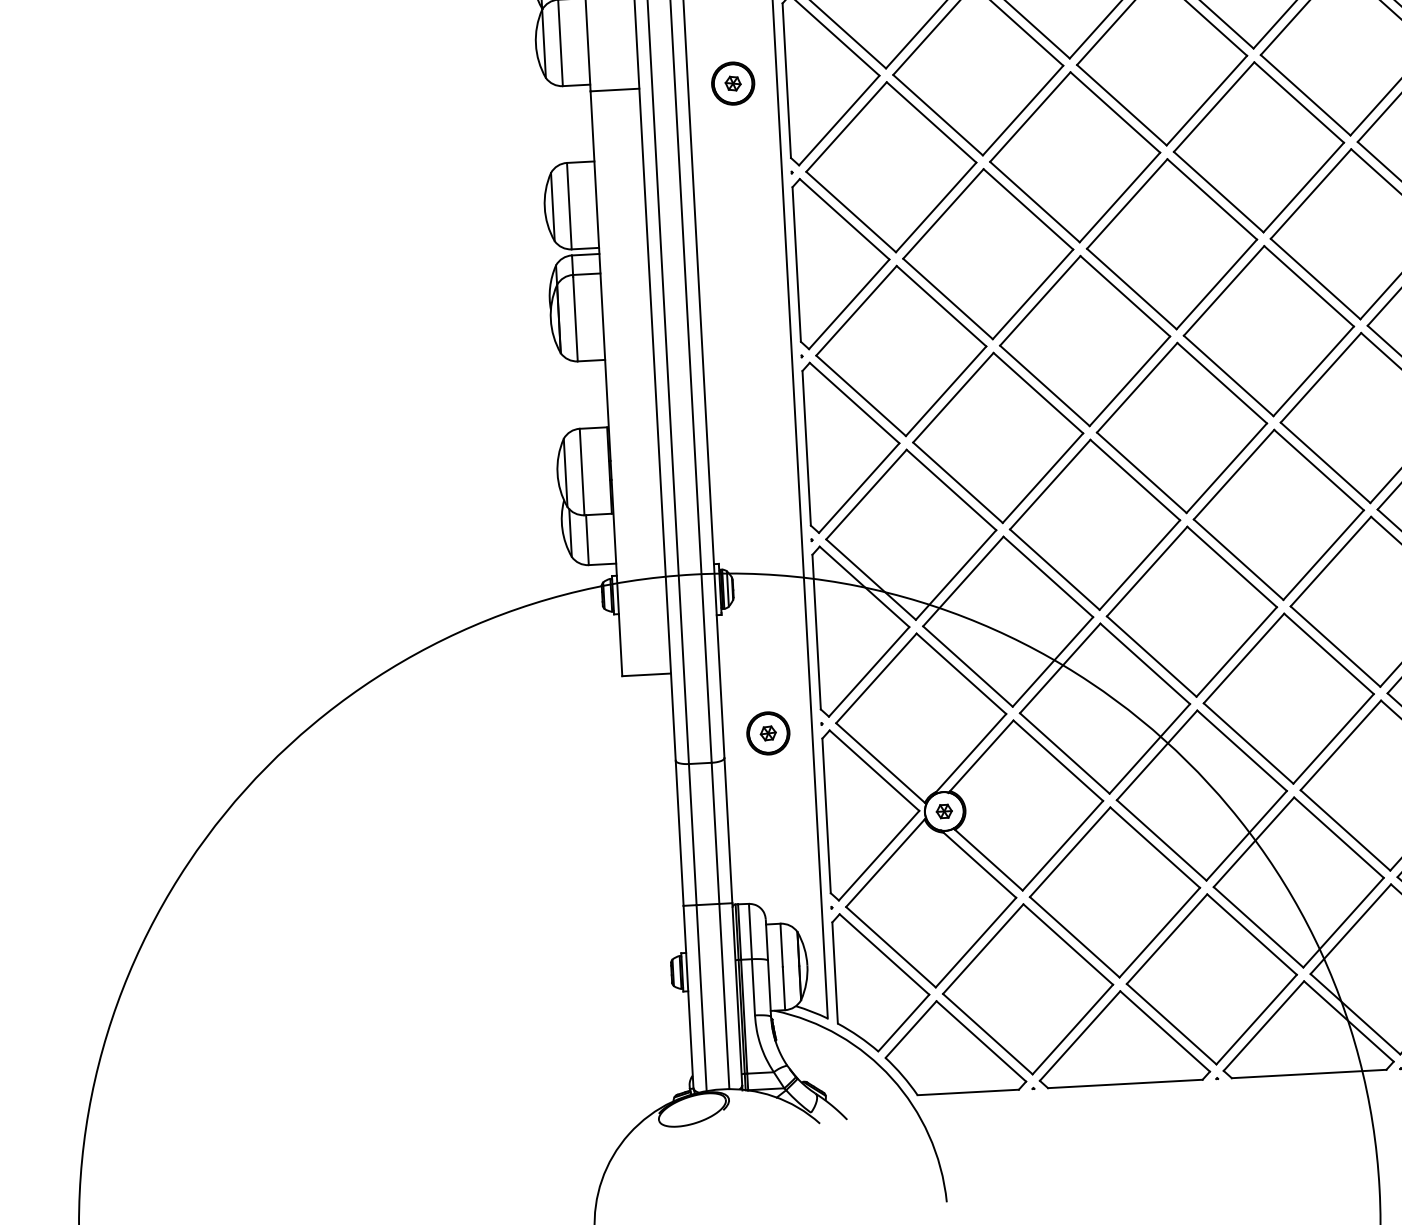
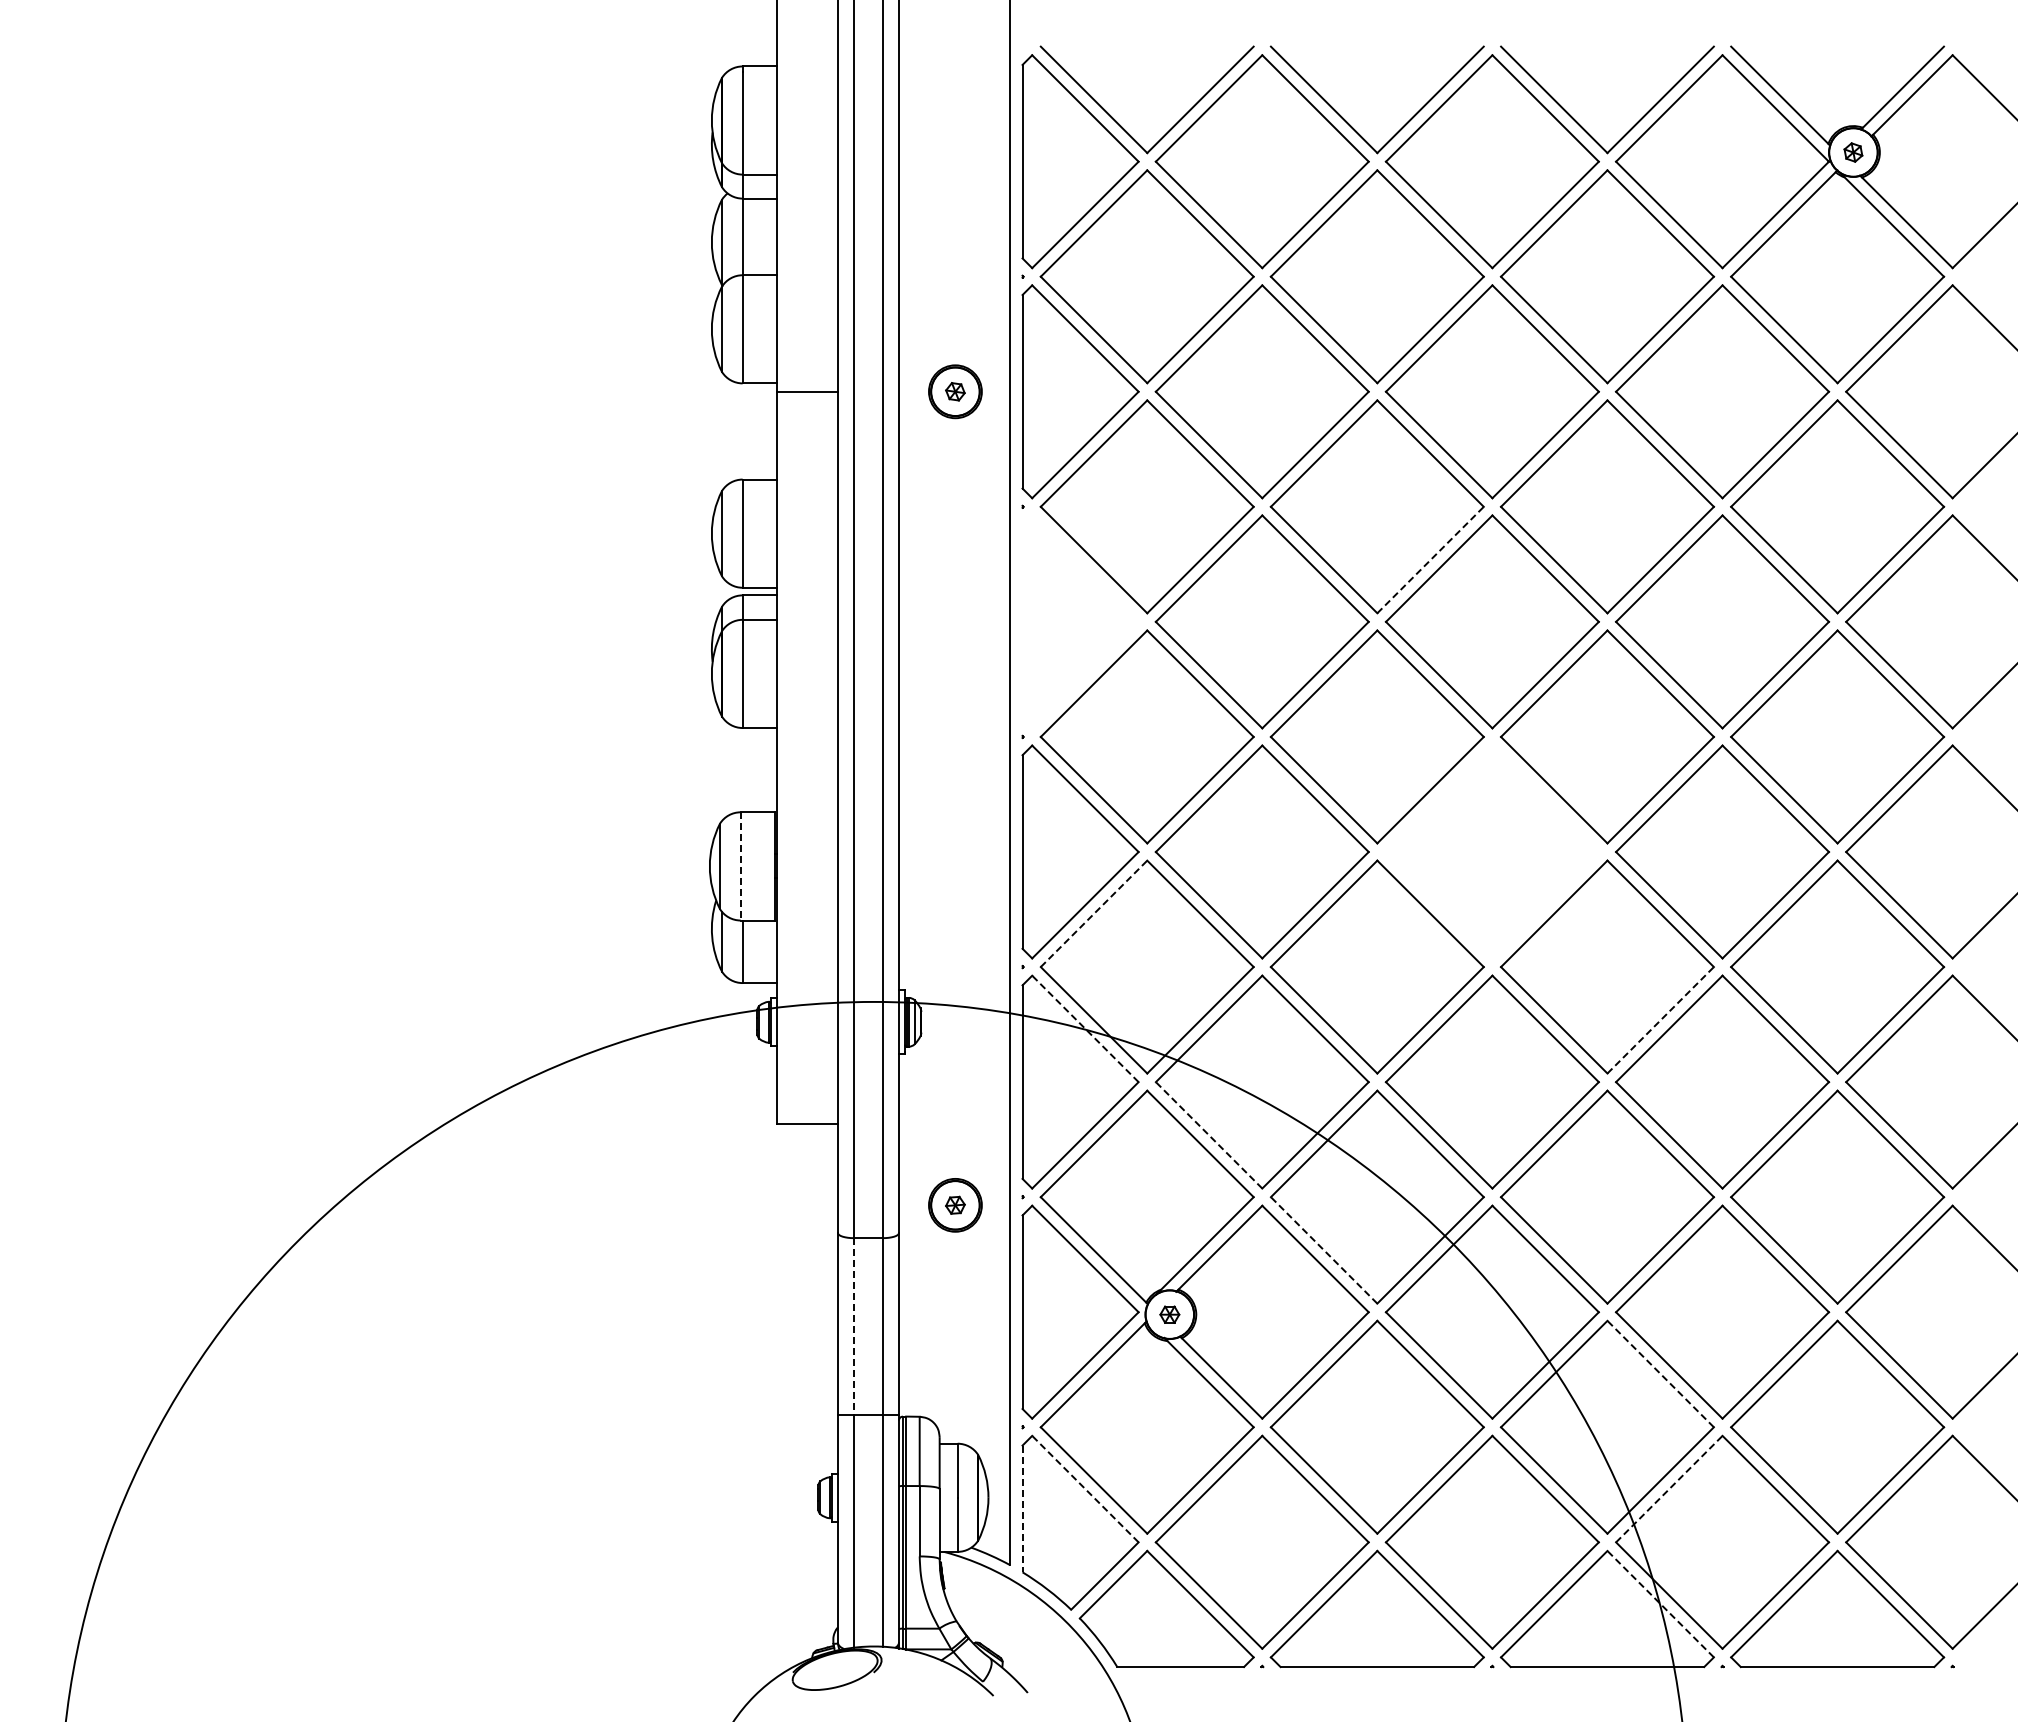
line: (1119, 197) -> (1430, 559), solid -> dashed
part: (843, 261) -> (1080, 621), removed
part: (1181, 427) -> (1491, 851), removed
line: (582, 472) -> (740, 866), solid -> dashed
line: (866, 494) -> (1094, 913), solid -> dashed
line: (1324, 554) -> (1661, 1019), solid -> dashed
line: (864, 586) -> (1085, 1028), solid -> dashed
line: (967, 665) -> (1208, 1134), solid -> dashed
line: (1064, 753) -> (1323, 1250), solid -> dashed
line: (693, 835) -> (854, 1327), solid -> dashed
line: (1338, 837) -> (1660, 1373), solid -> dashed
line: (1350, 928) -> (1669, 1488), solid -> dashed
line: (884, 953) -> (1085, 1488), solid -> dashed
line: (835, 973) -> (1022, 1509), solid -> dashed
line: (1348, 1020) -> (1660, 1603), solid -> dashed

